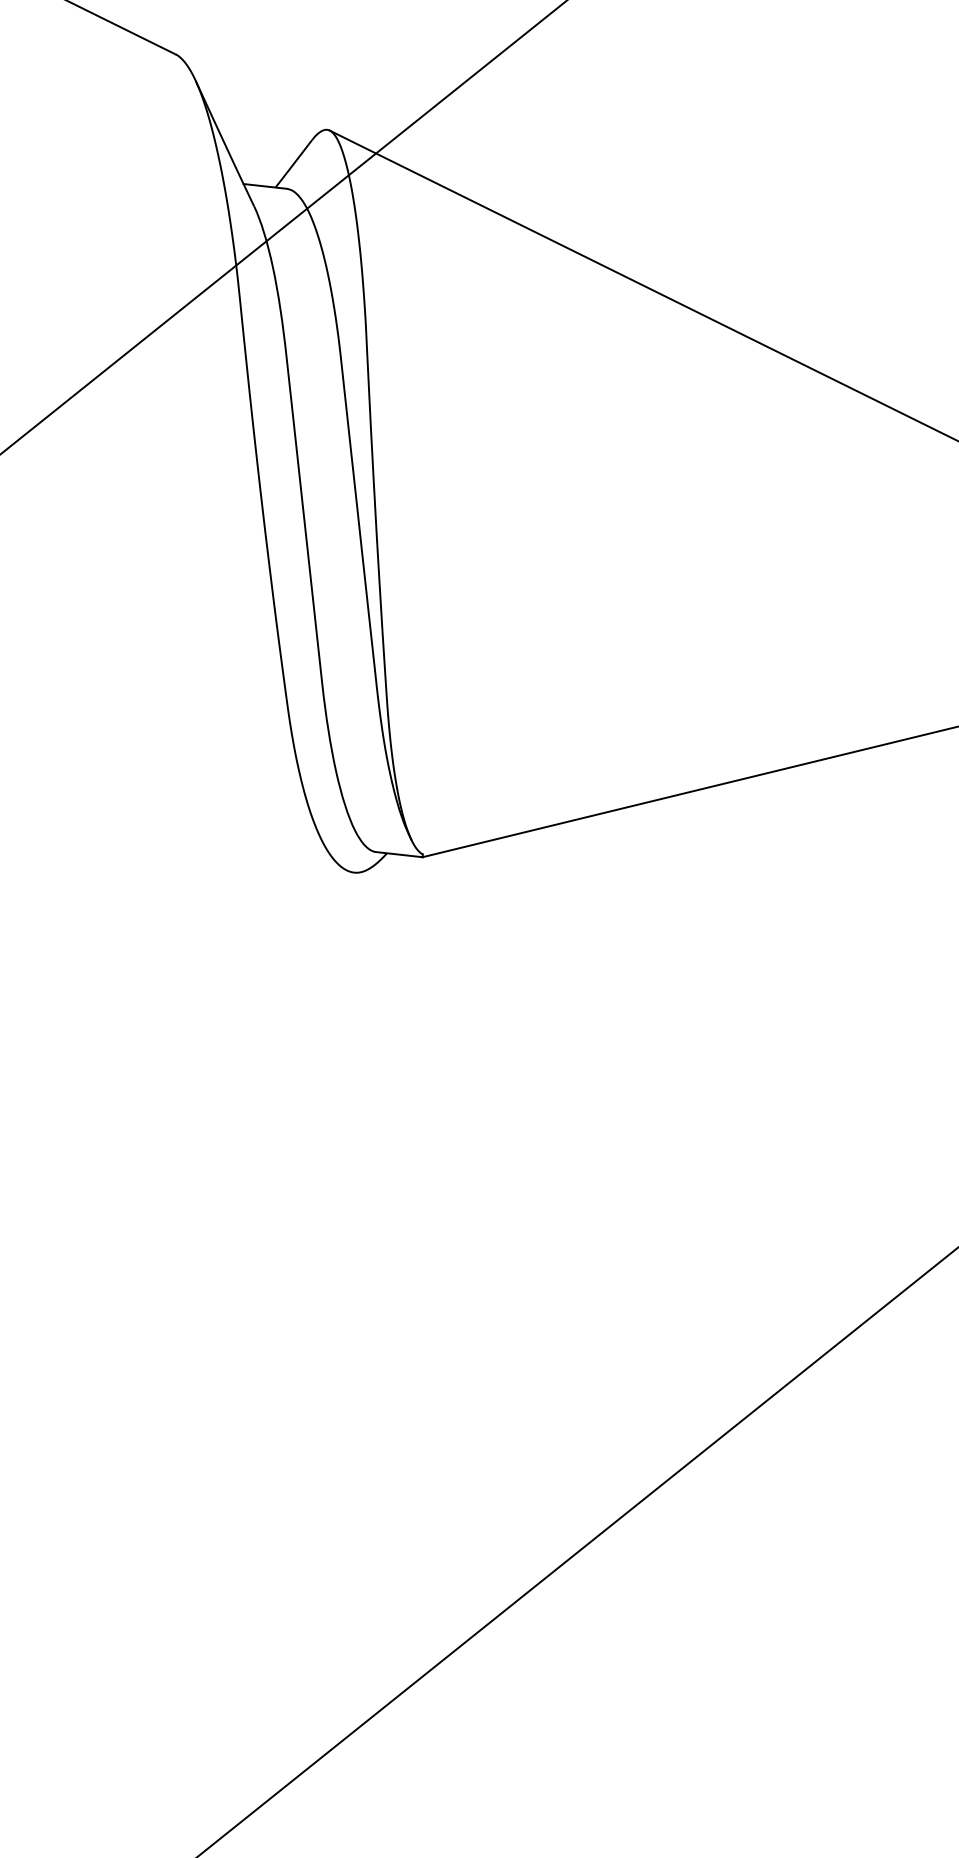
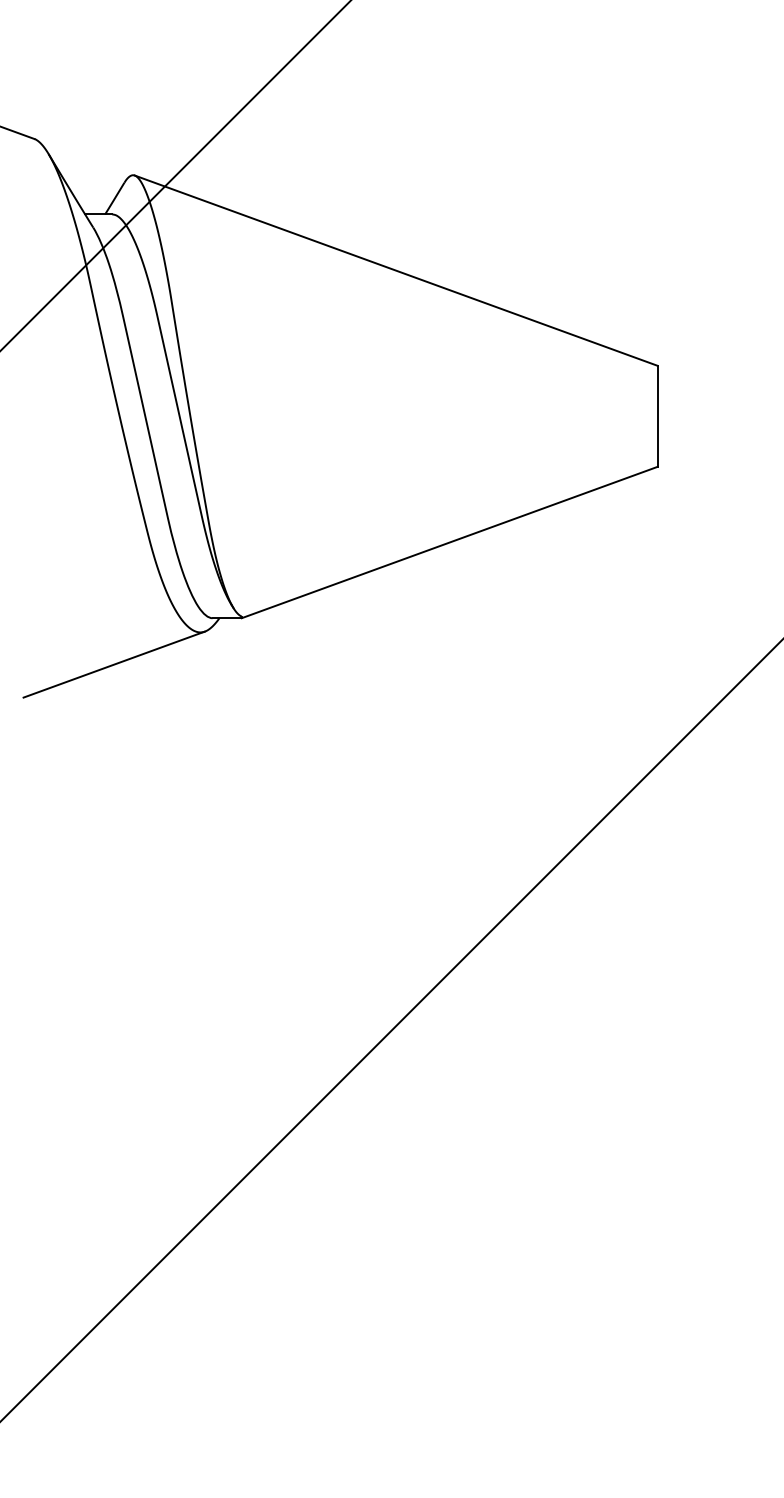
line: (209, 908) -> (113, 664), added

